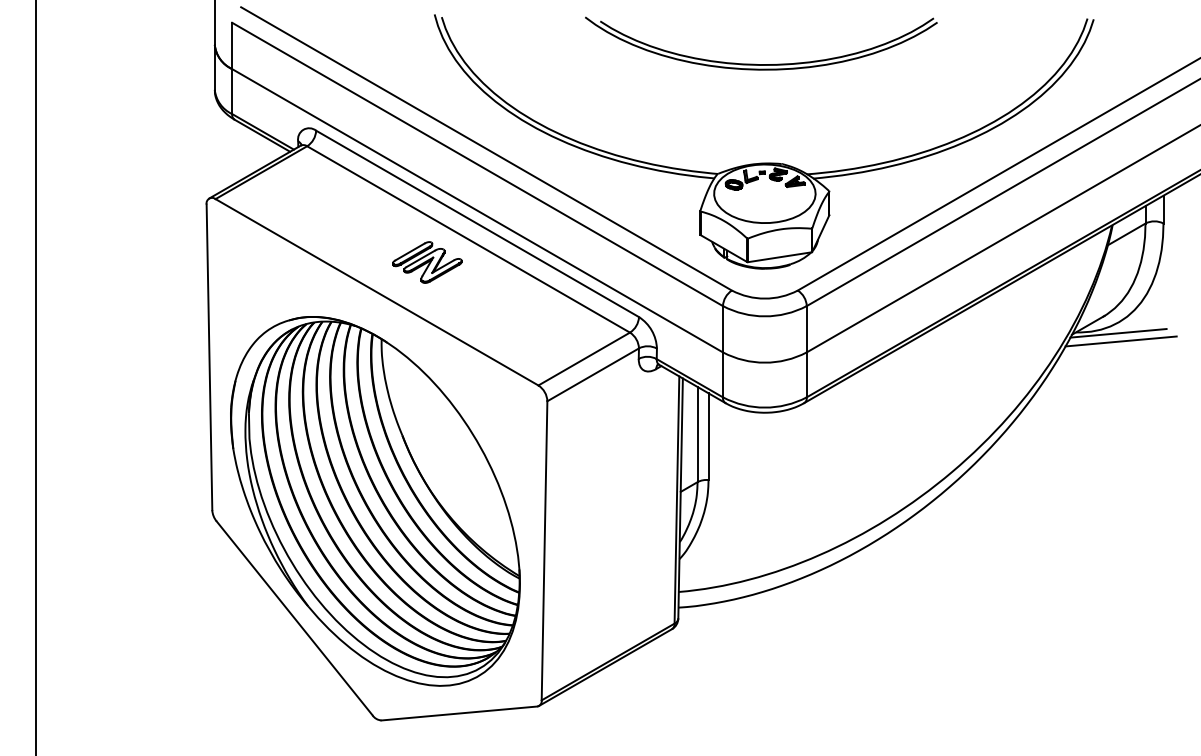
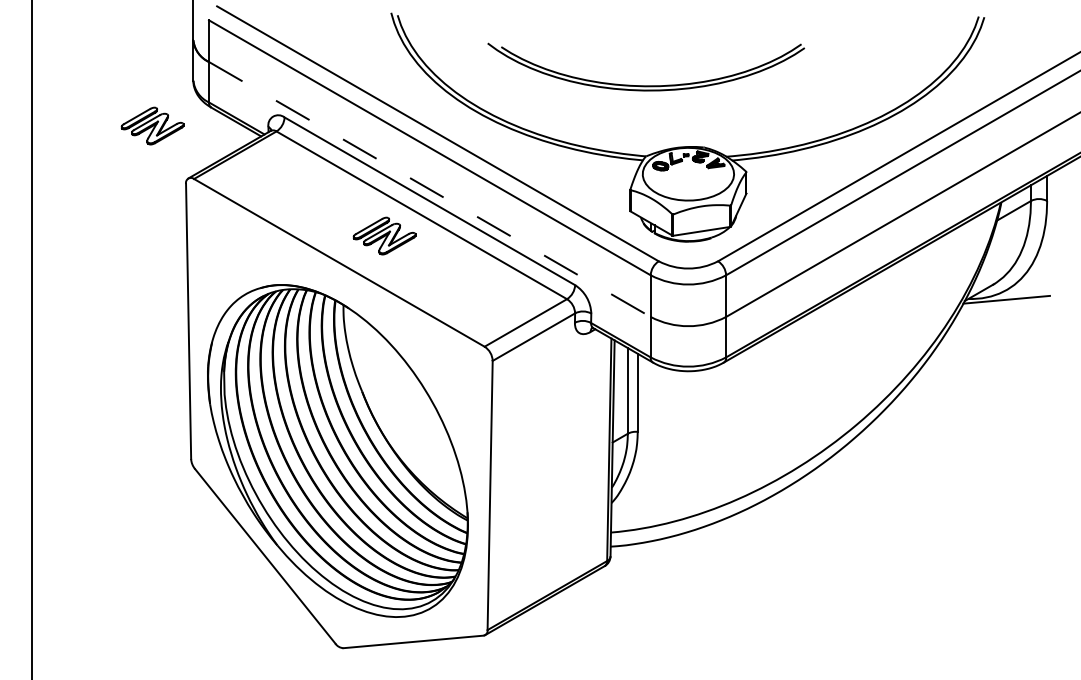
part: (761, 64) -> (646, 85), moved
part: (169, 139) -> (152, 125), added
line: (478, 210) -> (430, 189), solid -> dashed
line: (1121, 340) -> (1009, 306), removed

